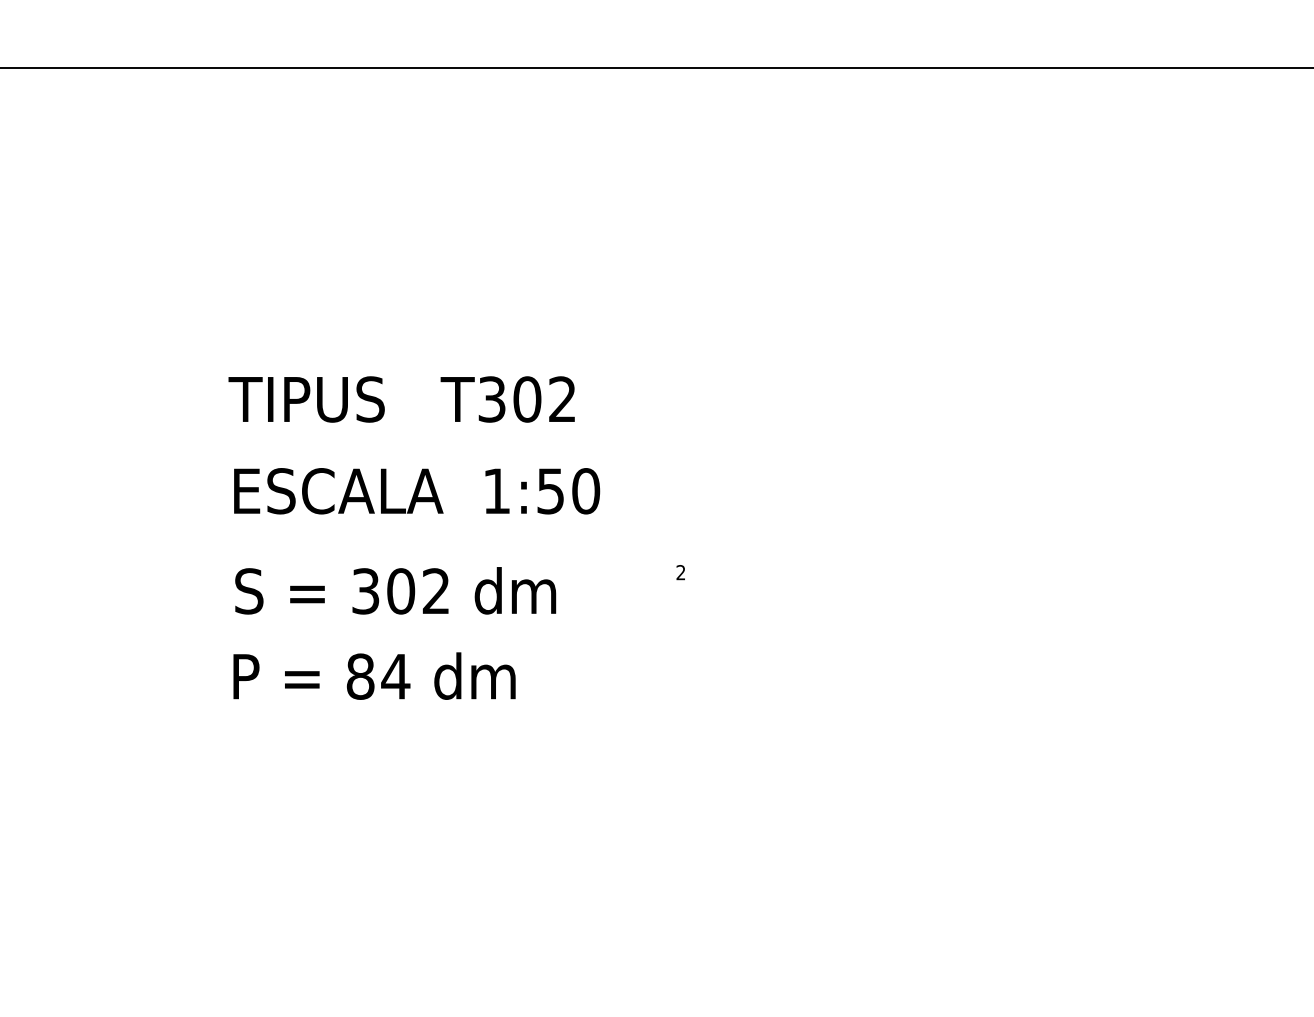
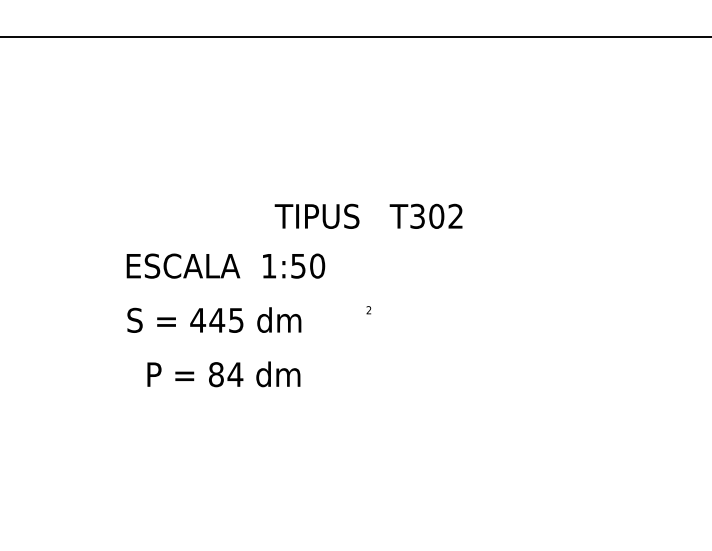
text: (401, 397) -> (368, 215), moved
text: (399, 589) -> (216, 319), 302 -> 445
text: (373, 676) -> (223, 374), moved

